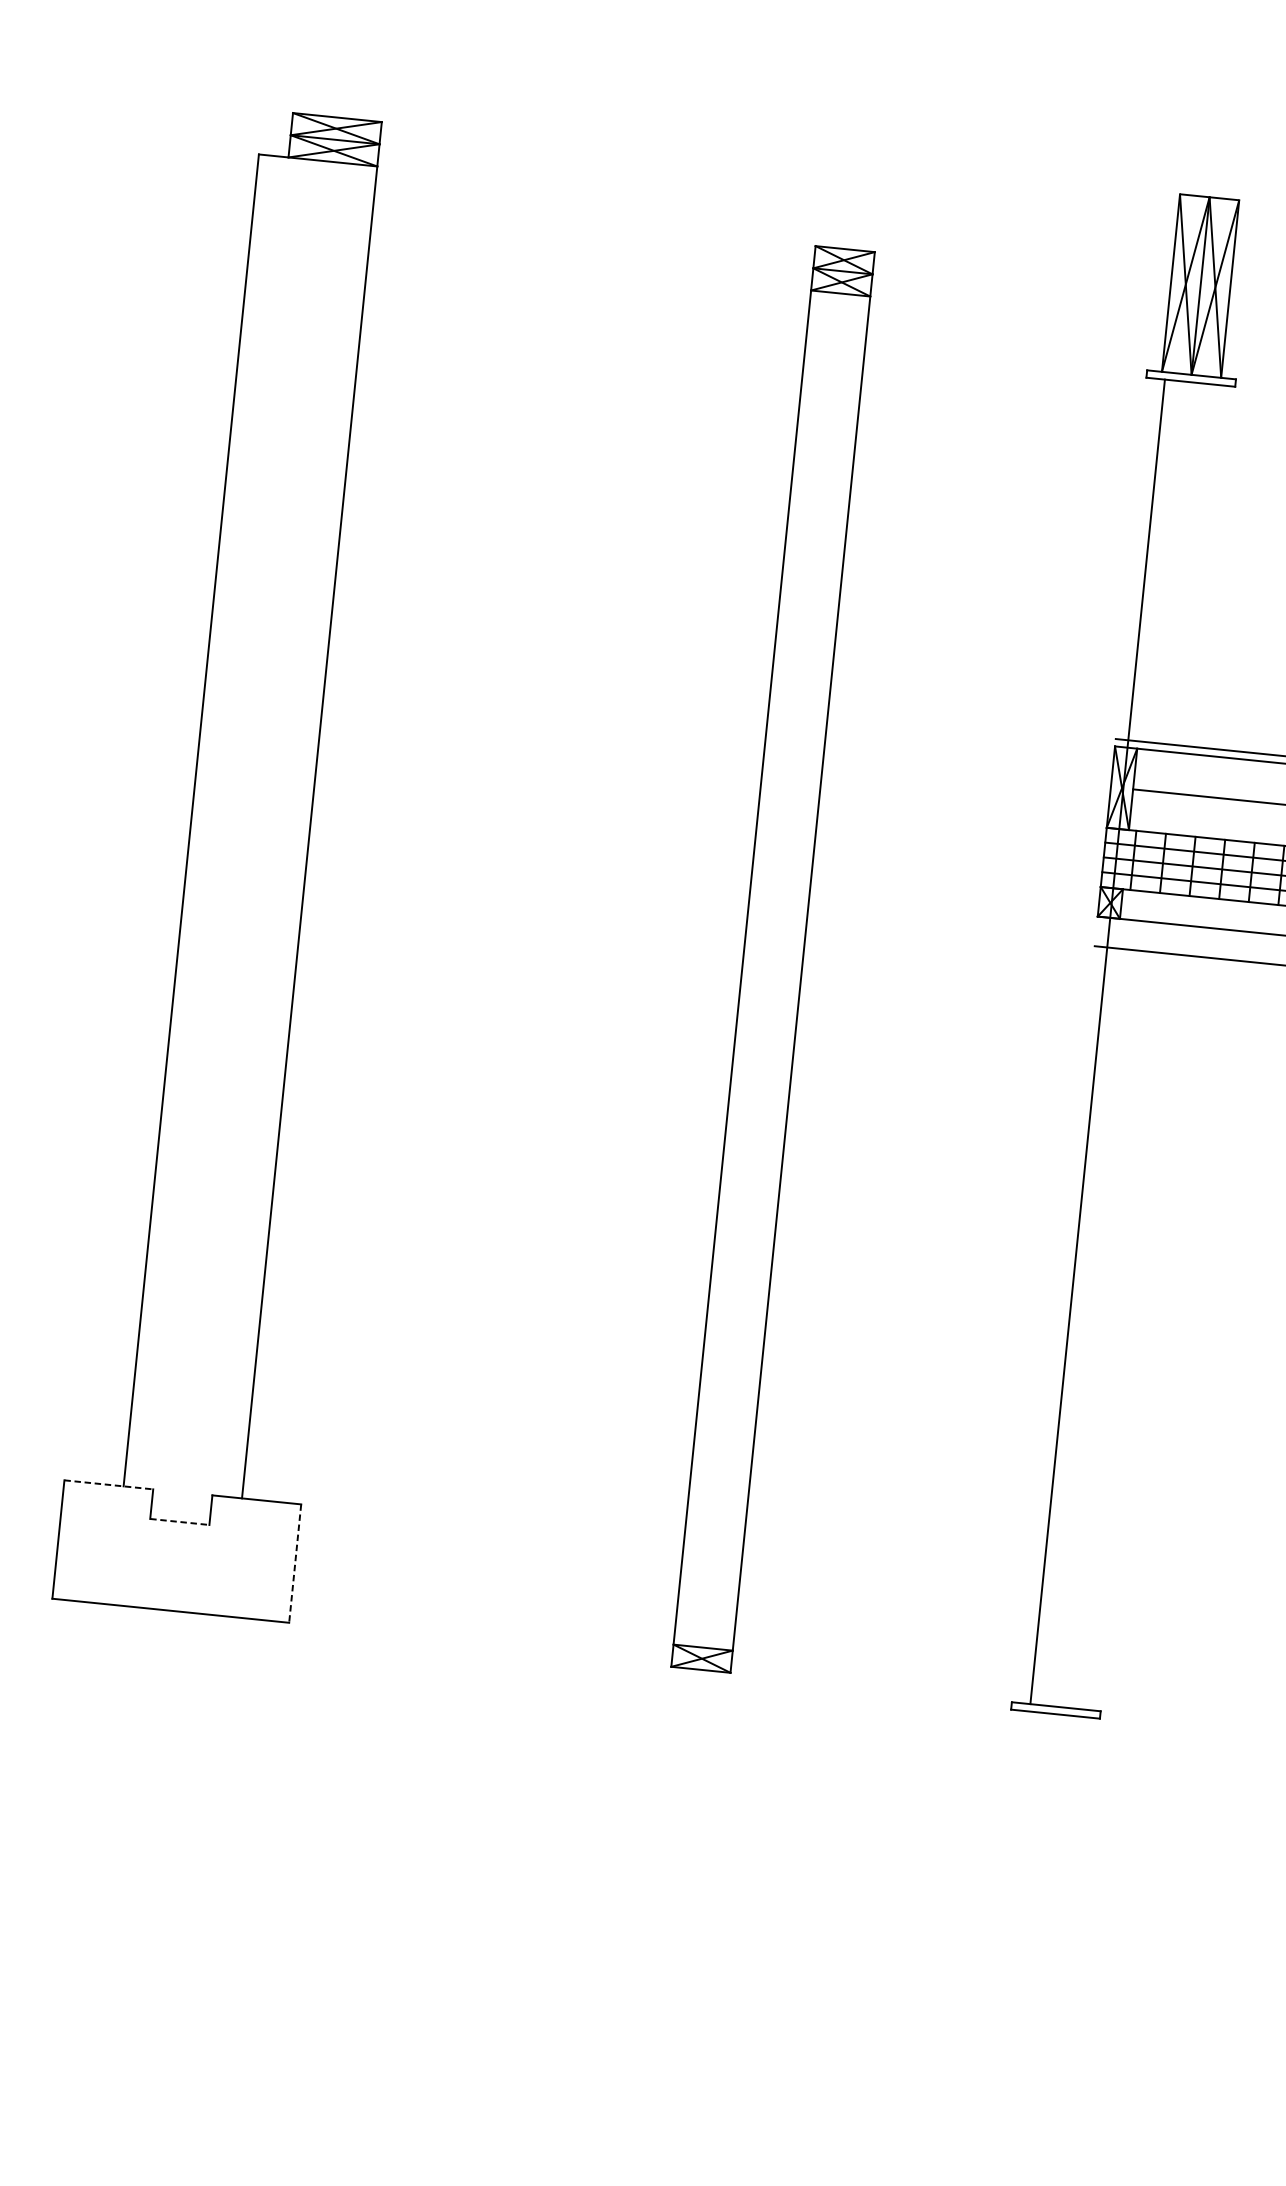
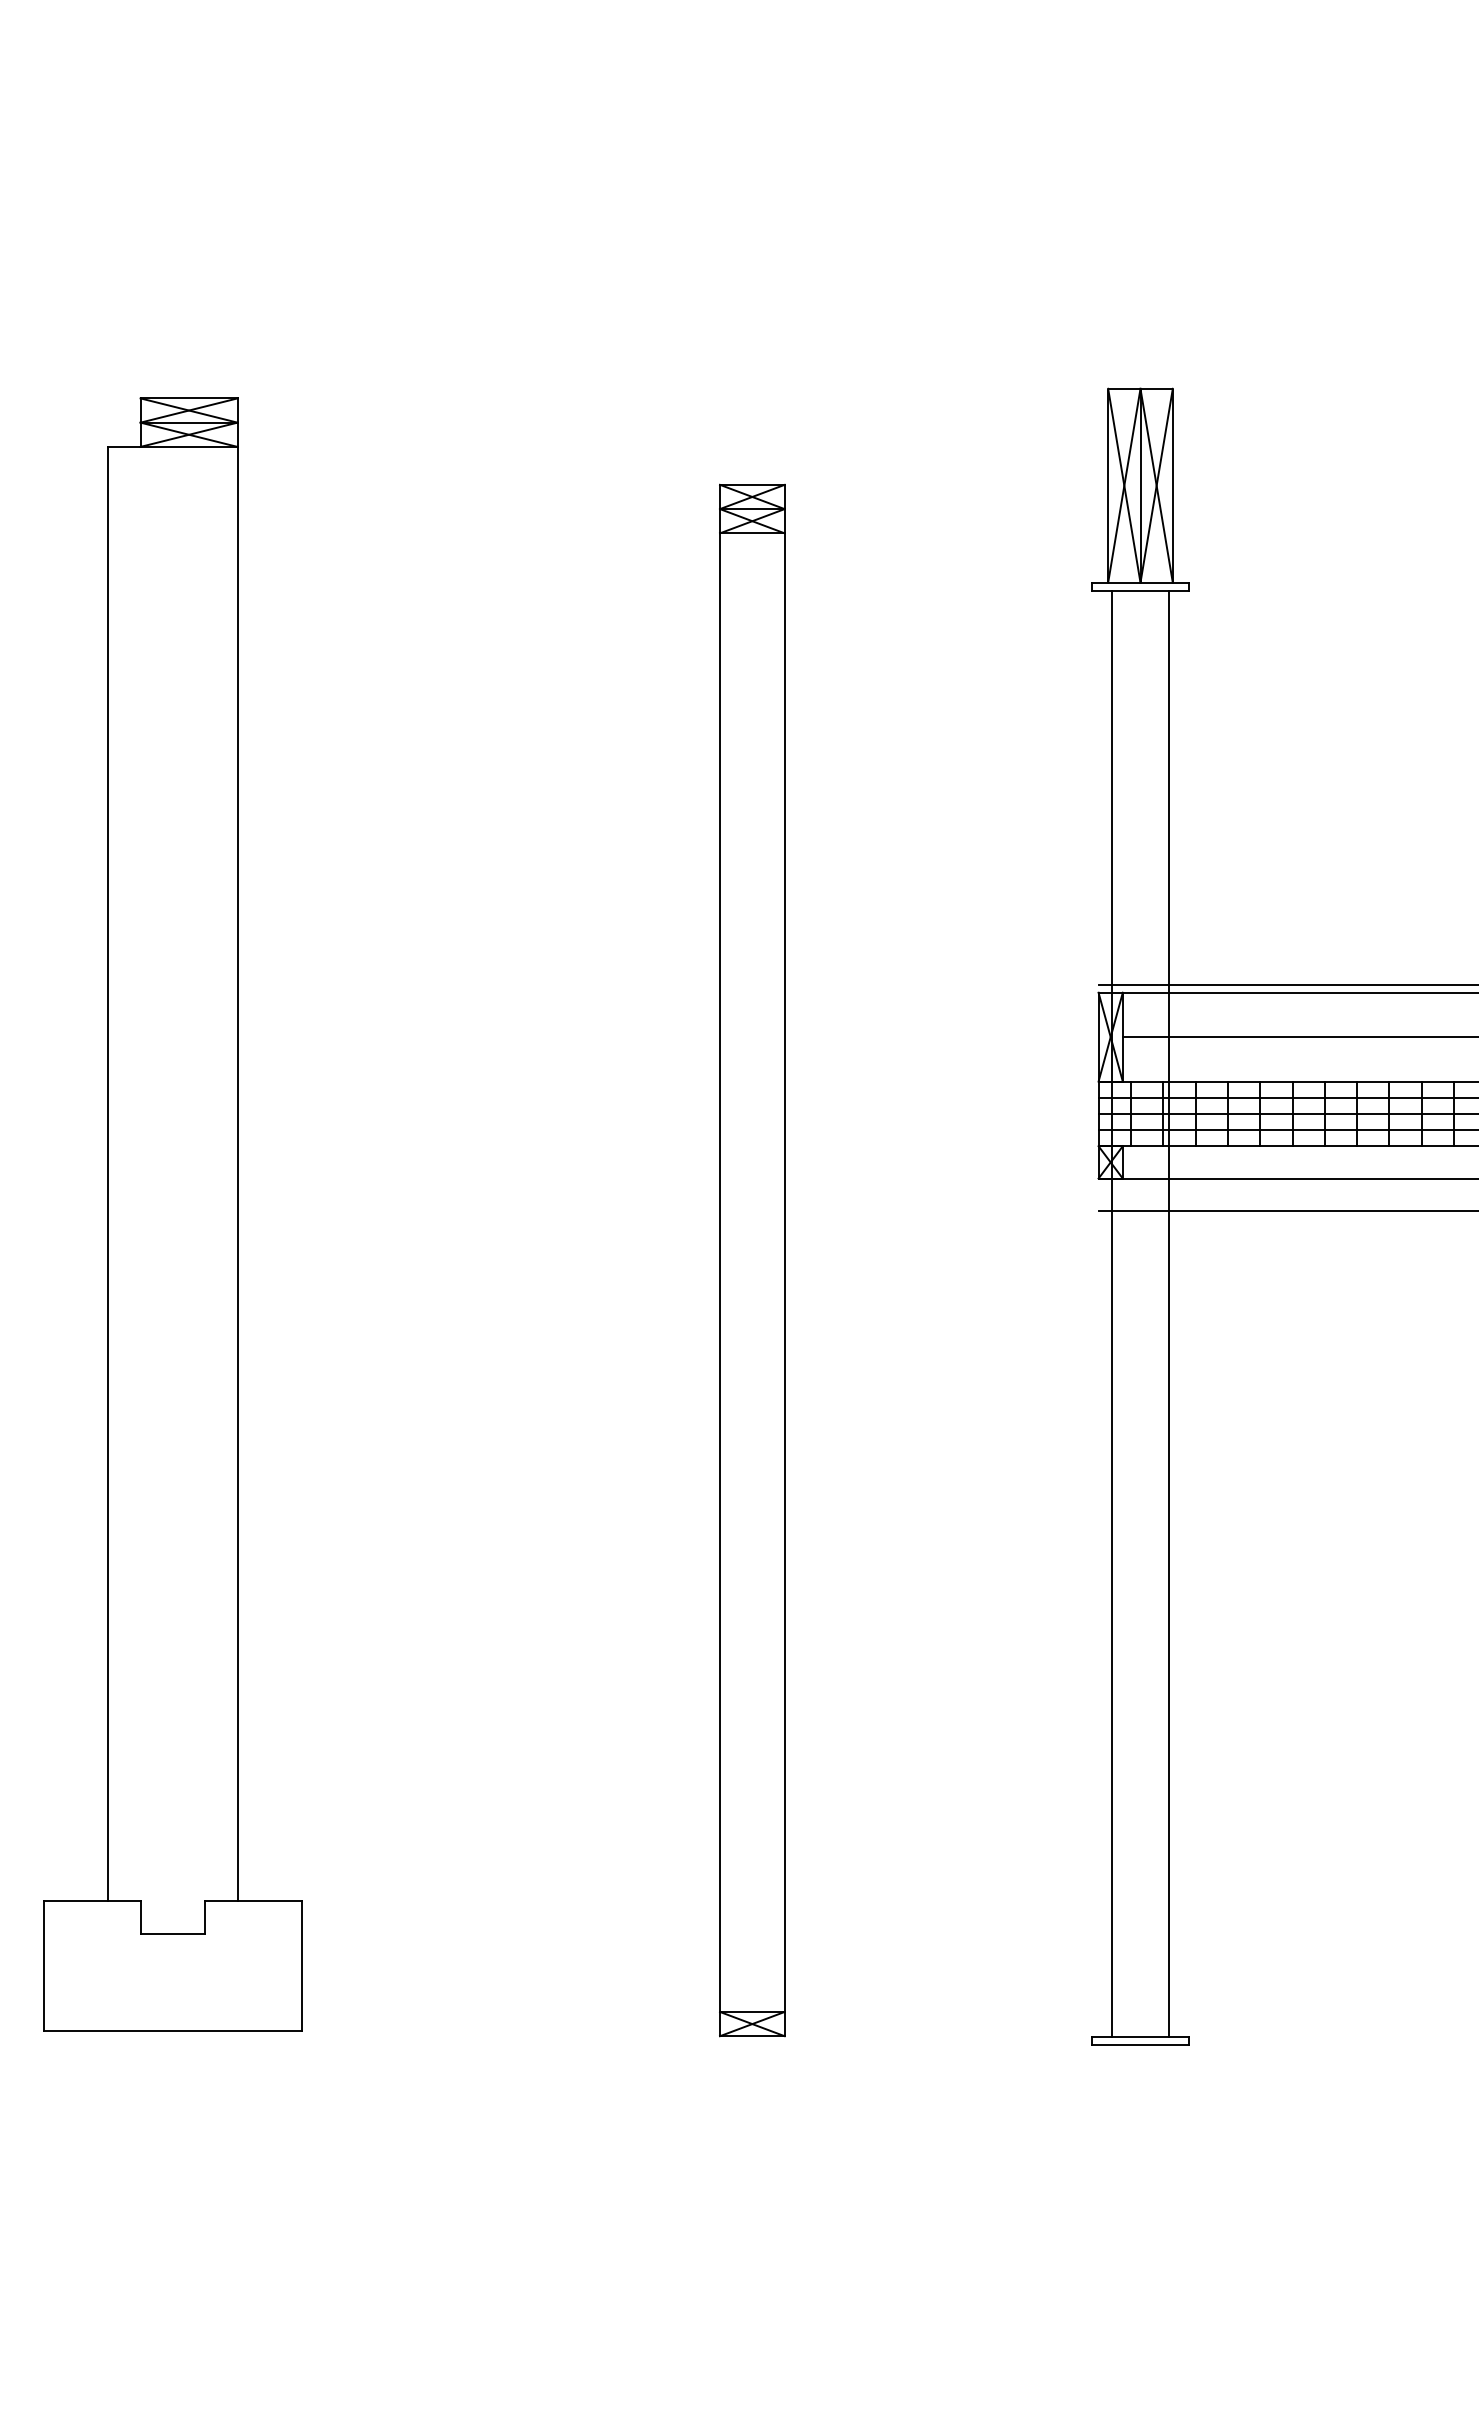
line: (1149, 1046) -> (1168, 1313), added
line: (109, 1485) -> (92, 1901), dashed -> solid
line: (180, 1521) -> (173, 1933), dashed -> solid
line: (295, 1563) -> (302, 1965), dashed -> solid

